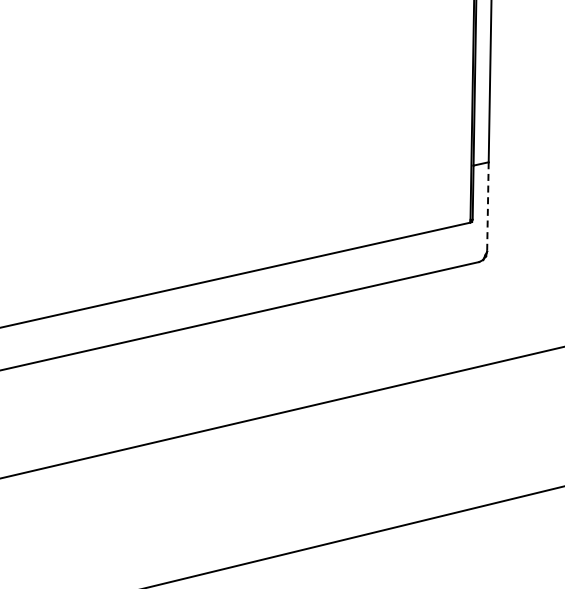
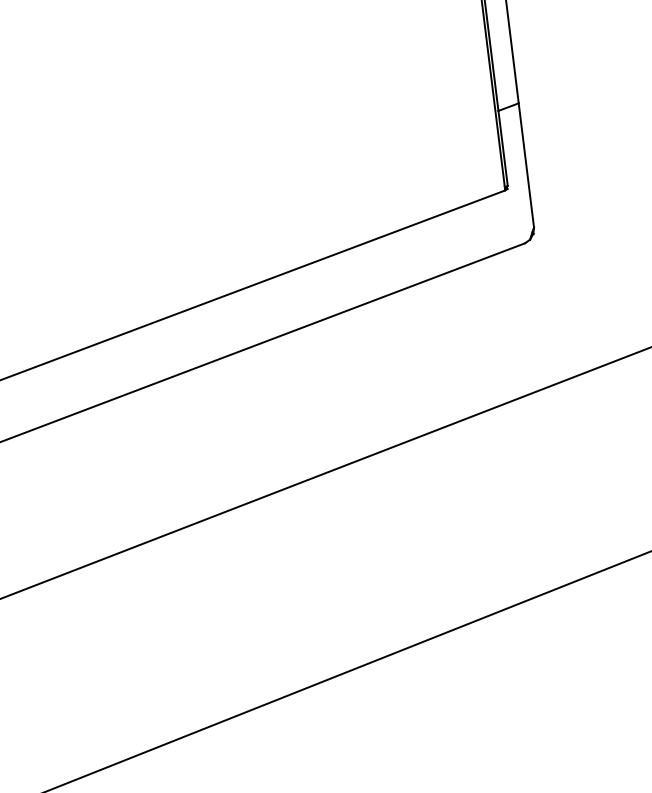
line: (487, 206) -> (525, 164), dashed -> solid

